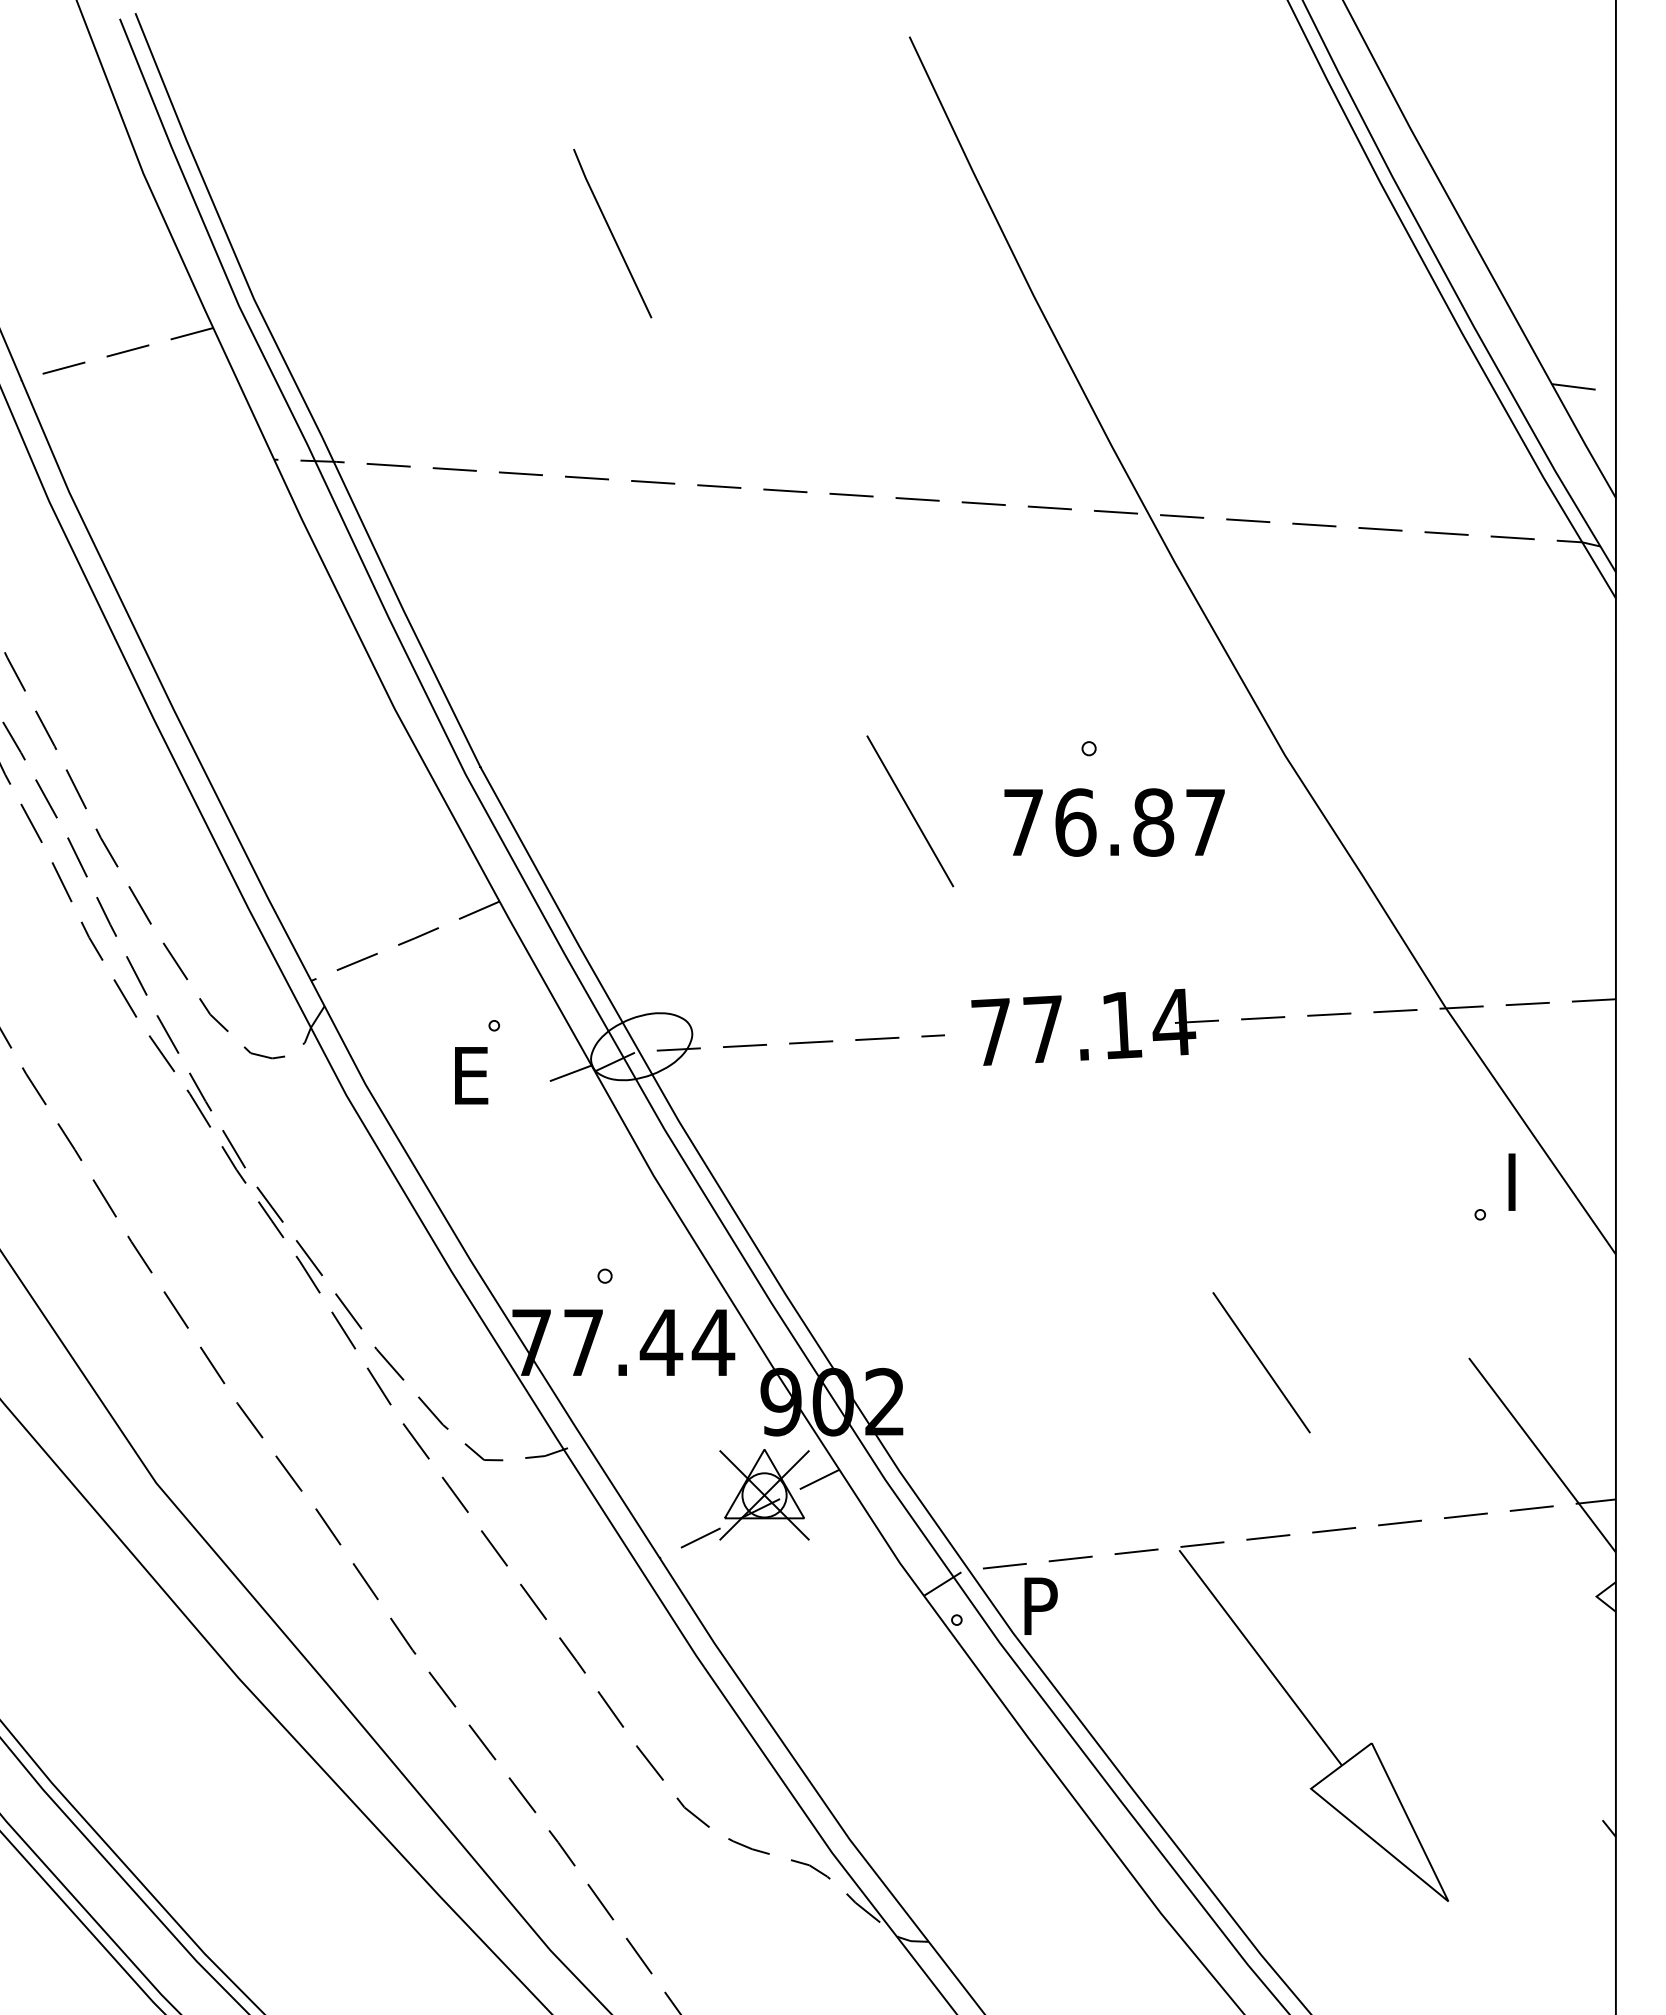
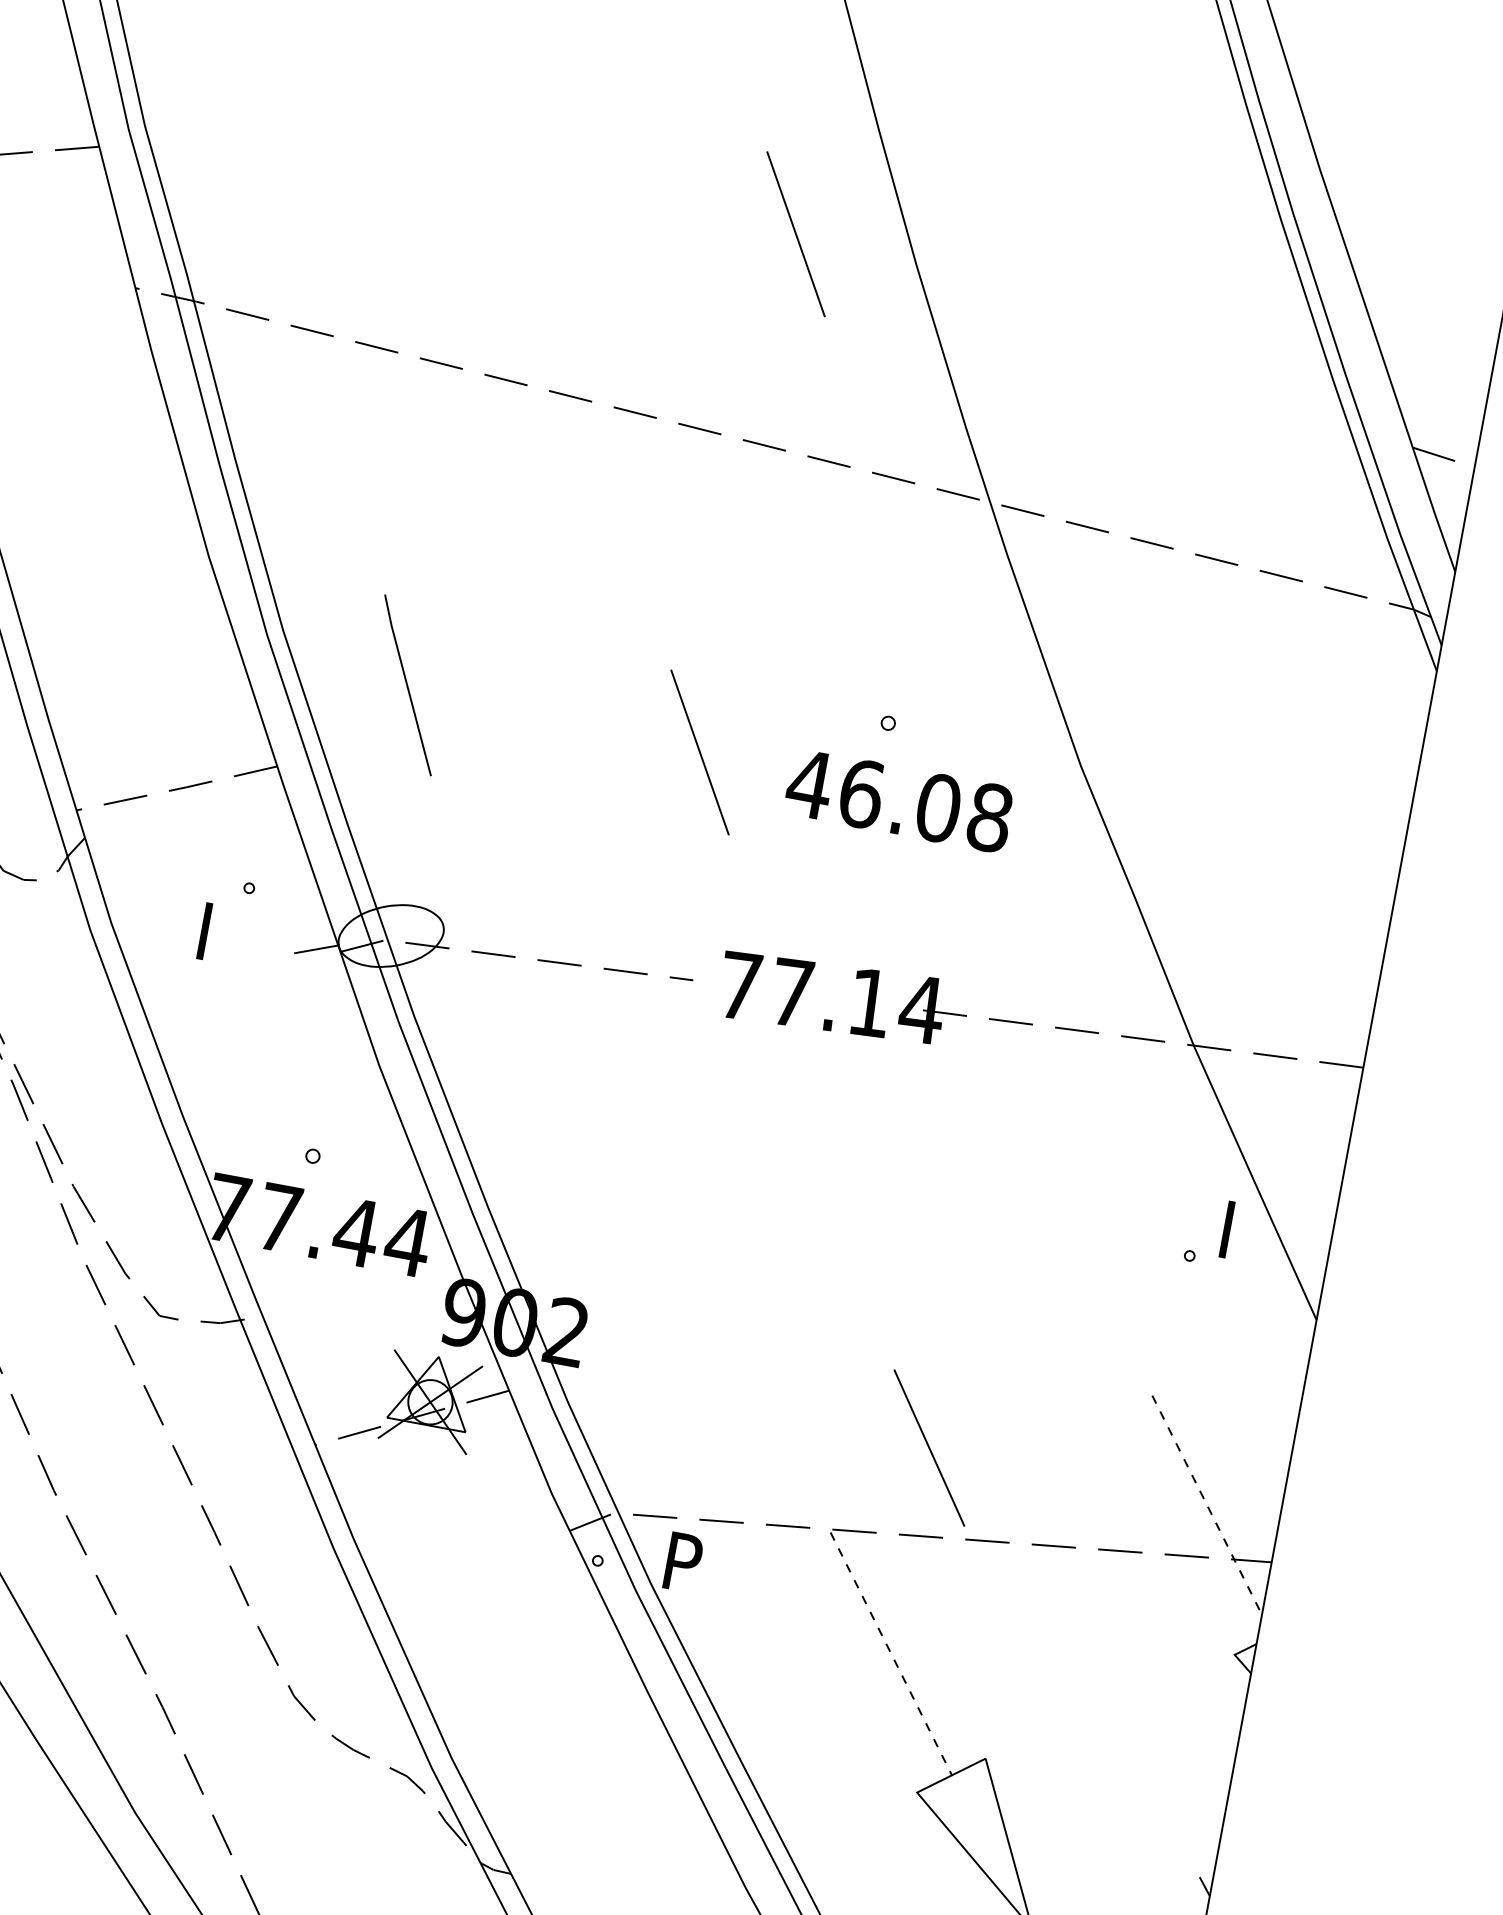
line: (612, 233) -> (407, 685), moved
line: (910, 287) -> (796, 234), added
text: (1113, 822) -> (898, 800), 76.87 -> 46.08
text: (475, 1075) -> (221, 934), E -> I
line: (1261, 1362) -> (929, 1447), moved
line: (1542, 1455) -> (1207, 1505), solid -> dashed
line: (1260, 1657) -> (891, 1653), solid -> dashed

